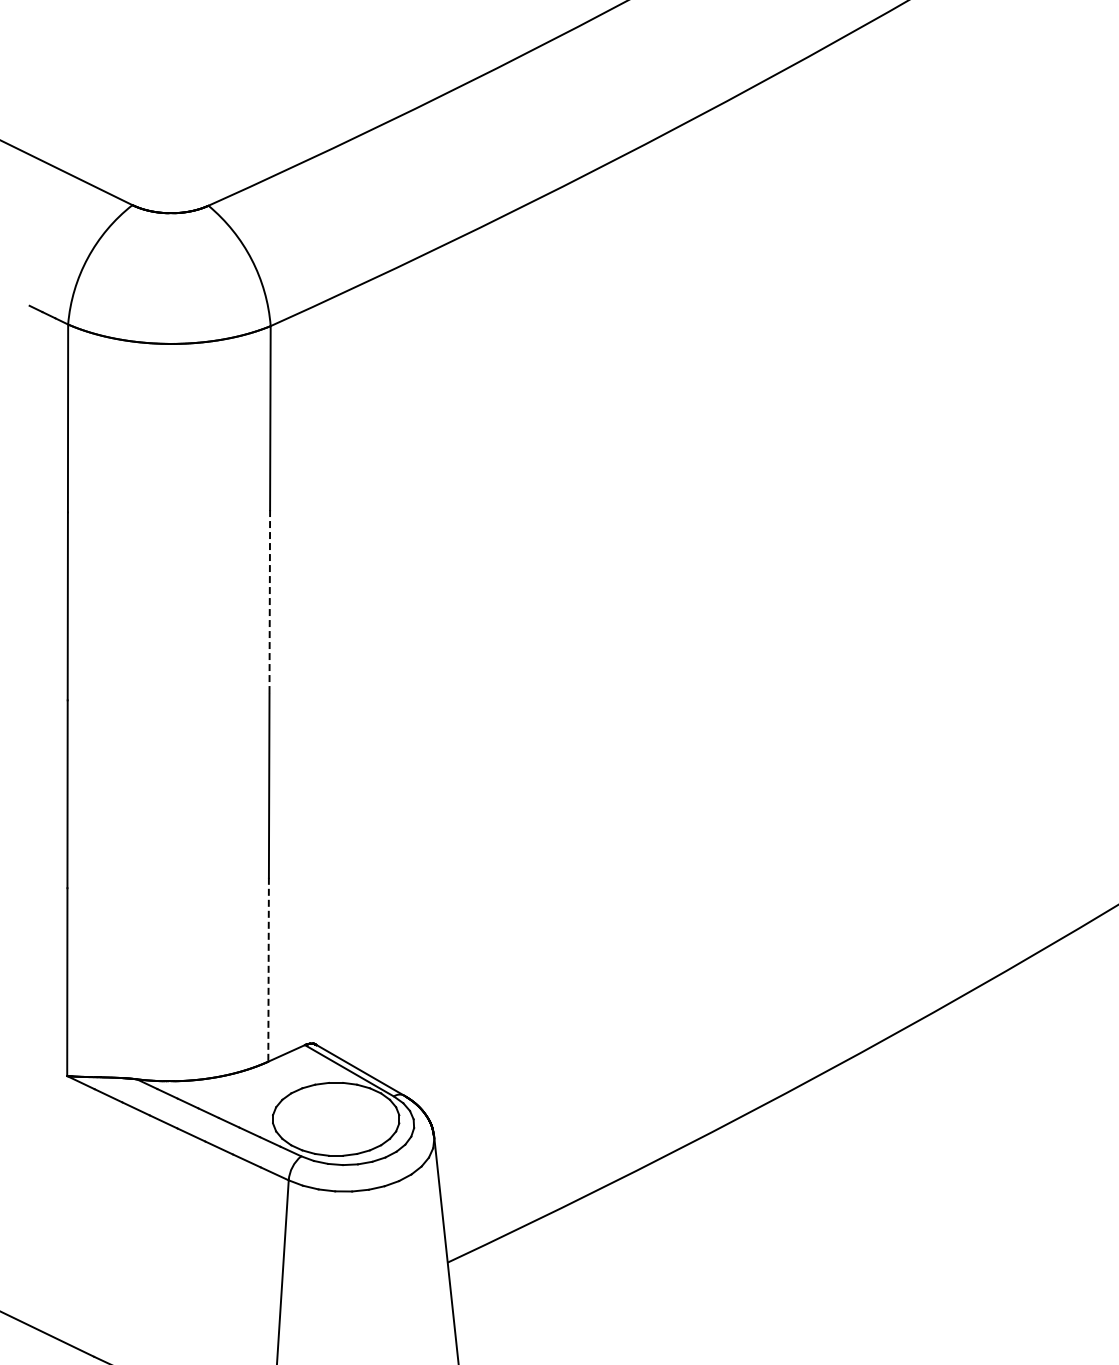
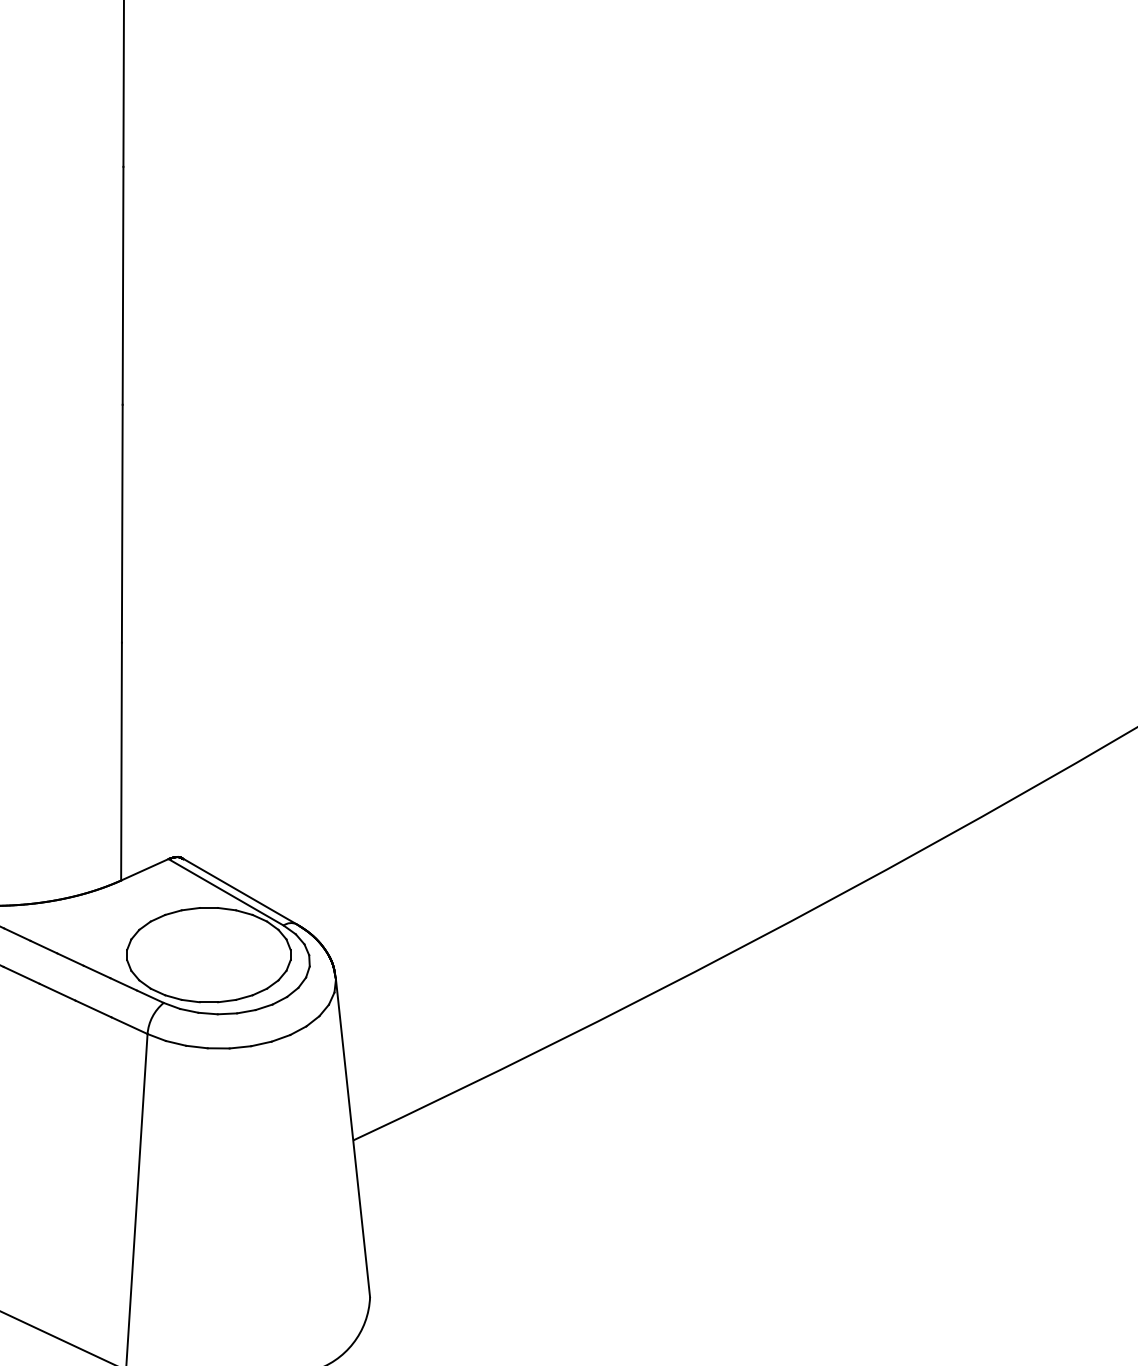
line: (269, 602) -> (122, 286), dashed -> solid
line: (268, 969) -> (121, 761), dashed -> solid

